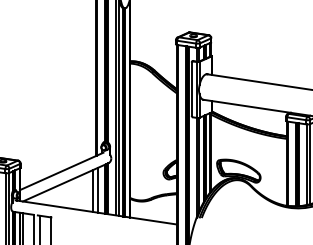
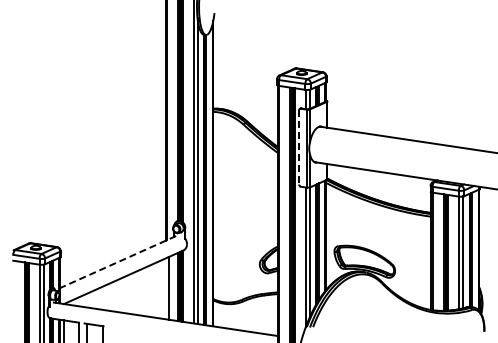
line: (191, 89) -> (299, 147), solid -> dashed
line: (61, 171) -> (117, 262), solid -> dashed
line: (92, 191) -> (160, 289), removed

